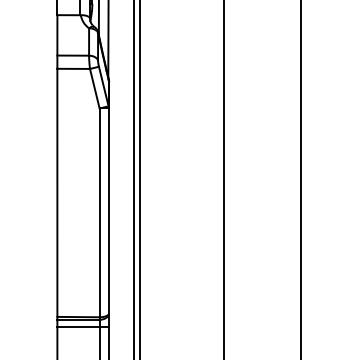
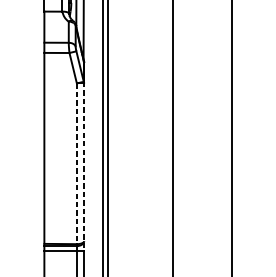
line: (99, 213) -> (76, 164), solid -> dashed
line: (109, 216) -> (84, 166), solid -> dashed

